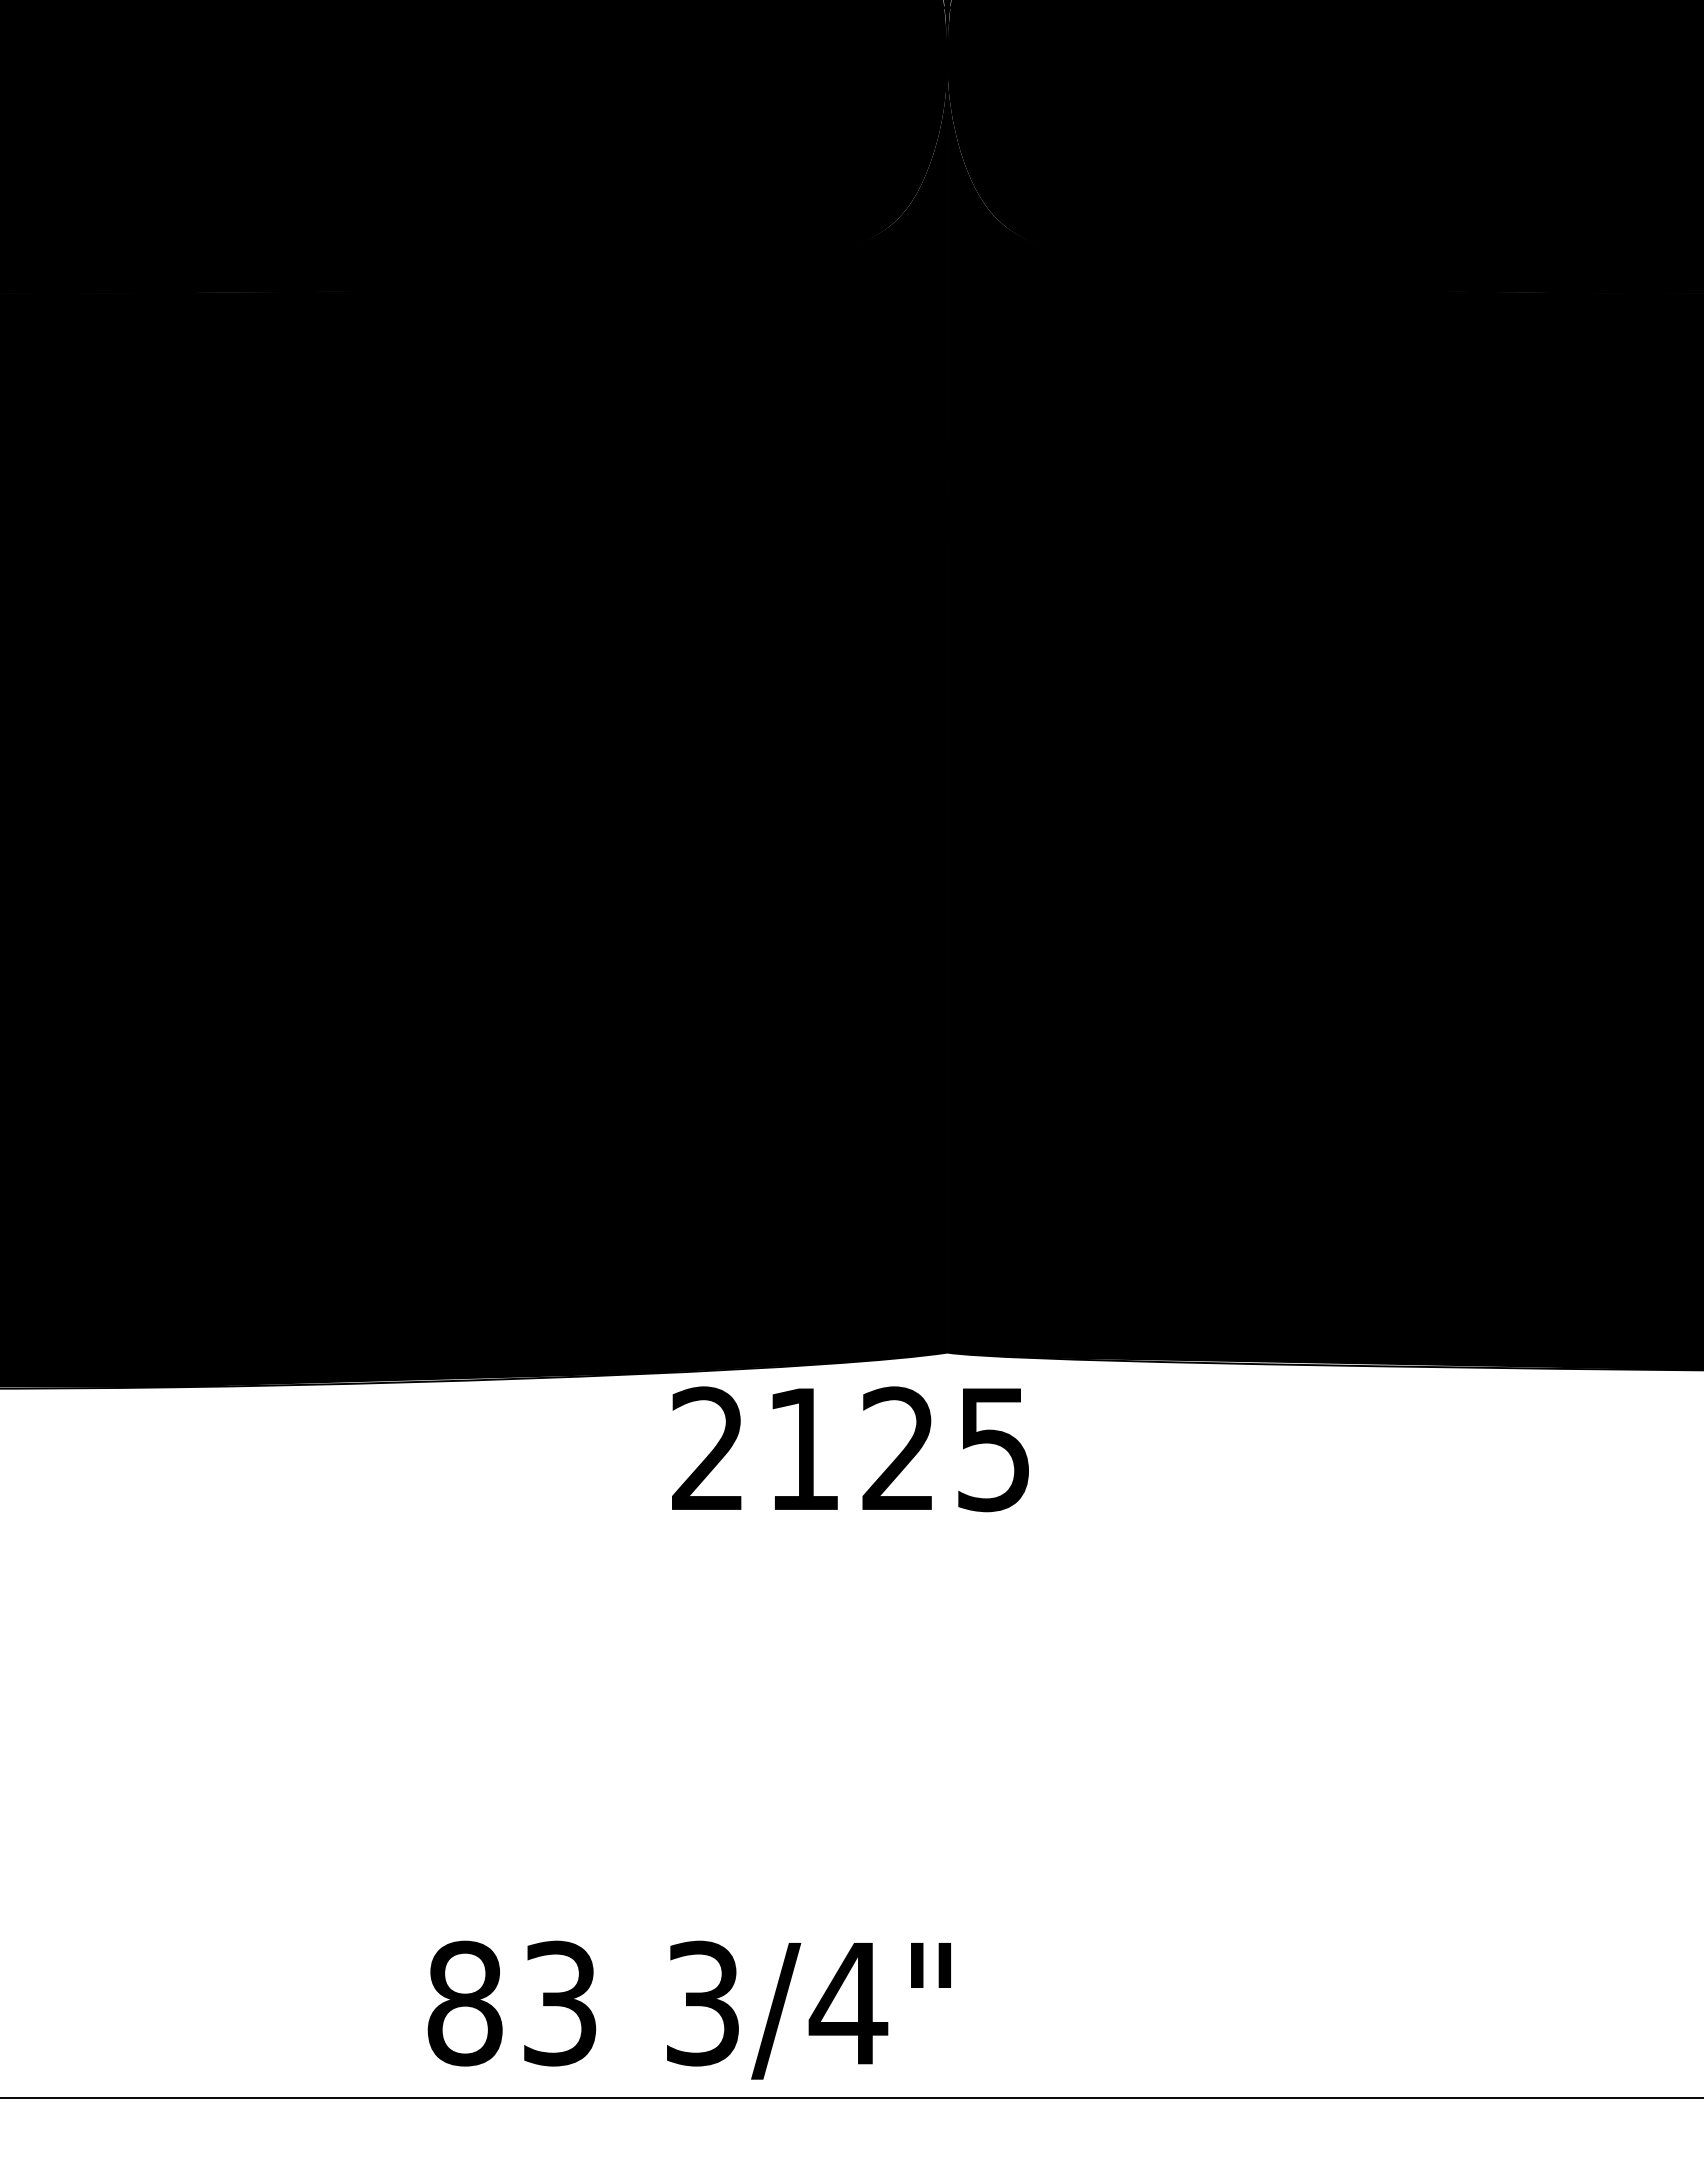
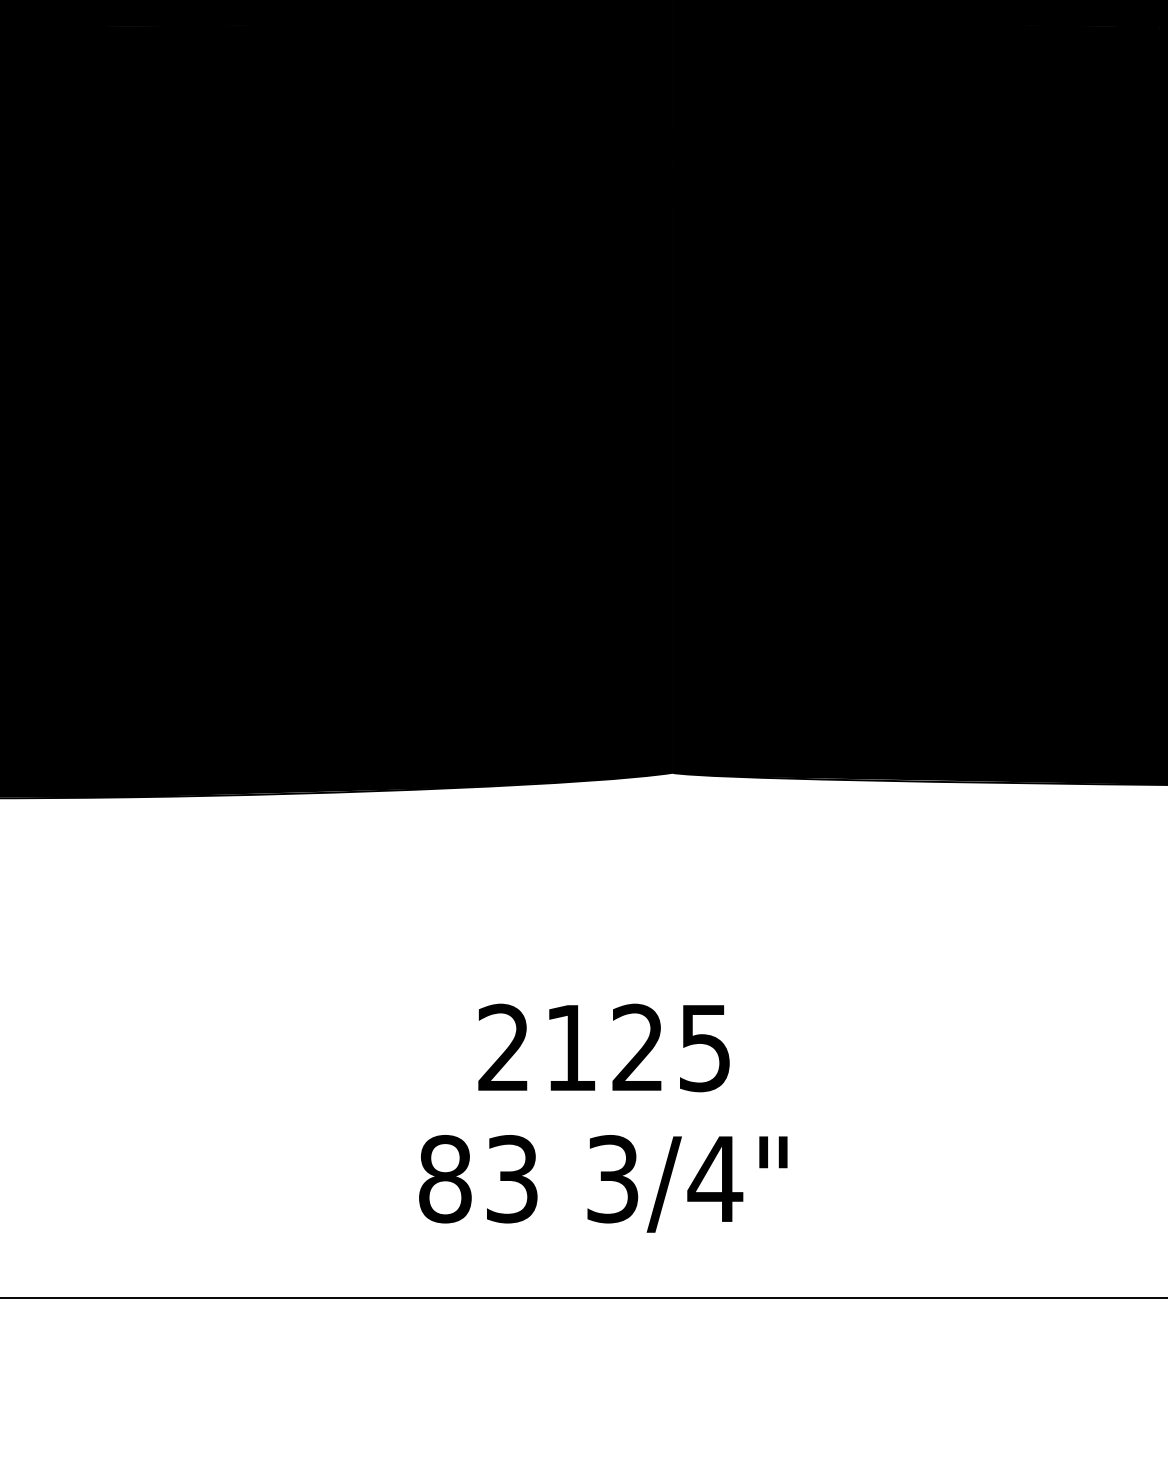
text: (850, 1449) -> (604, 1048), moved
text: (688, 2009) -> (602, 1183), moved

